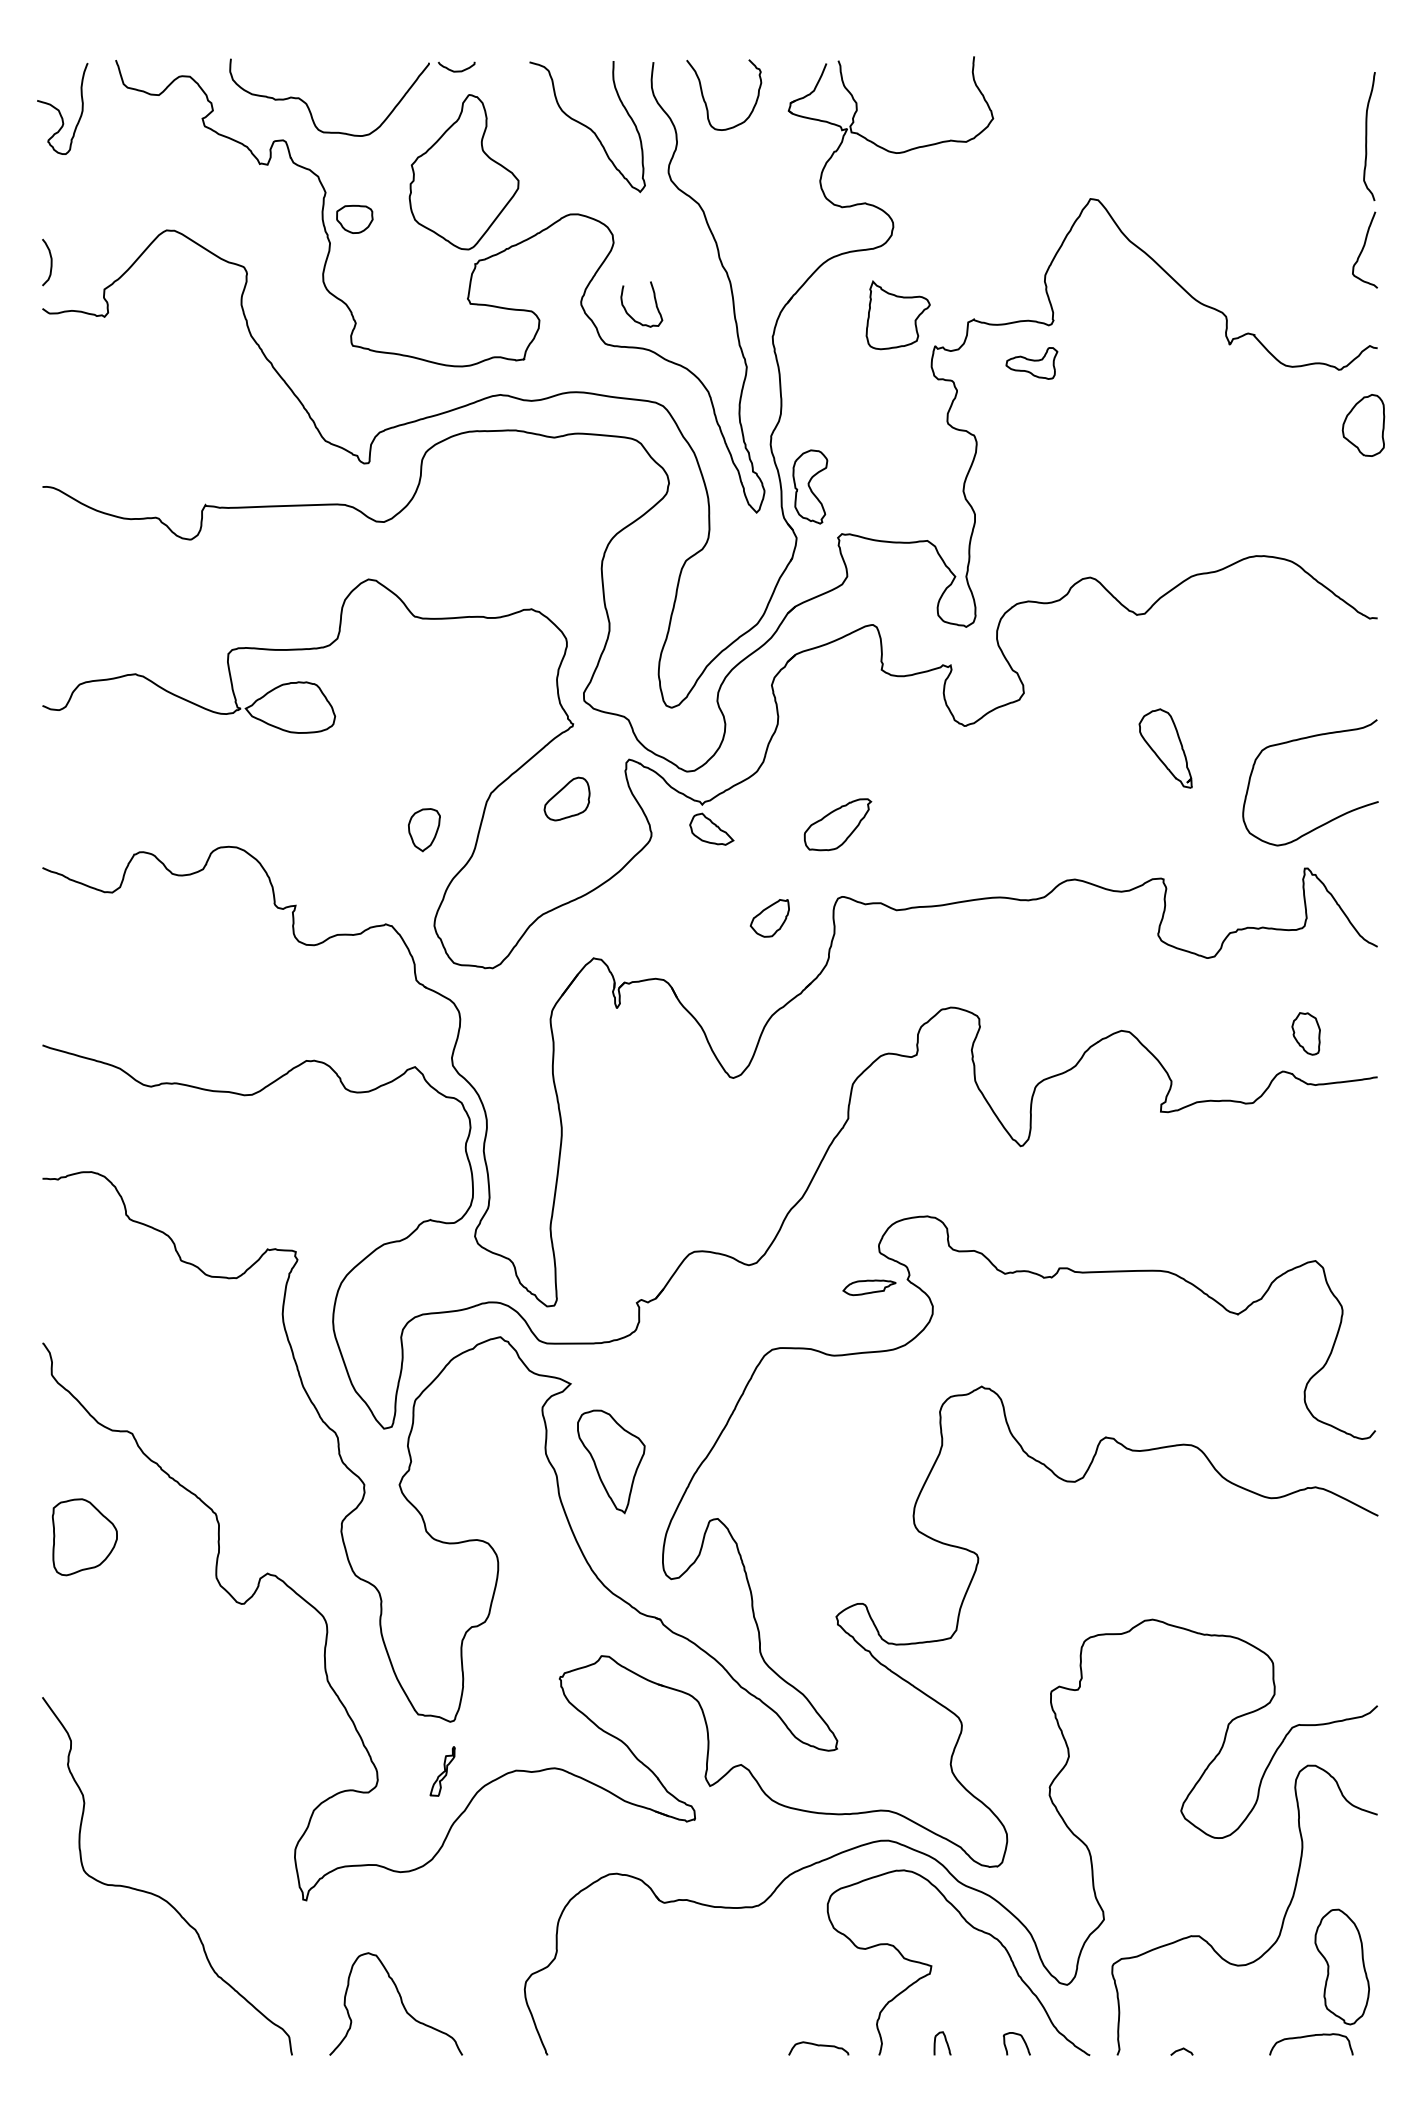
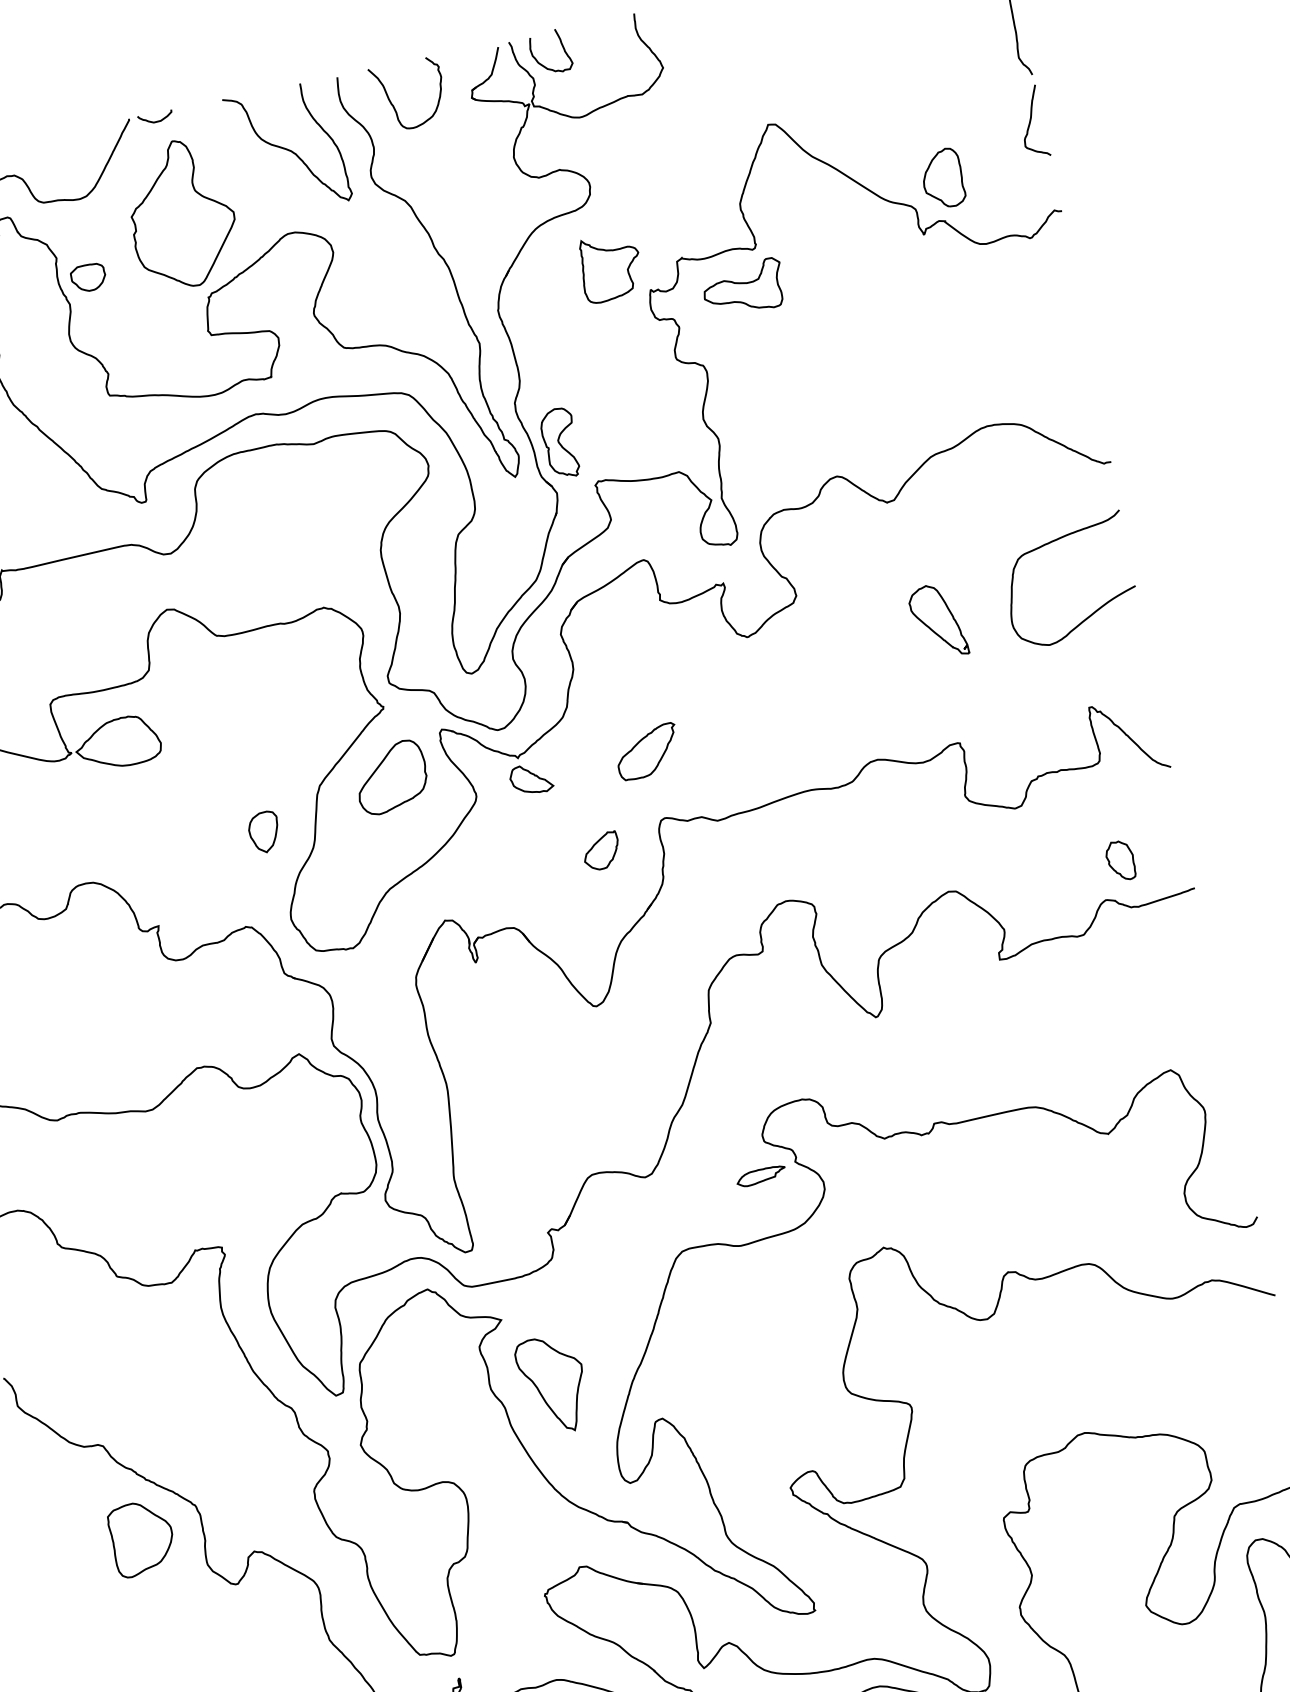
curve: (654, 300) -> (561, 46), moved
part: (1031, 363) -> (743, 288), size x1.67
part: (1363, 425) -> (942, 178), moved
part: (566, 798) -> (390, 777), size x1.67
curve: (1329, 820) -> (1093, 612), moved
part: (84, 1537) -> (141, 1538), moved

